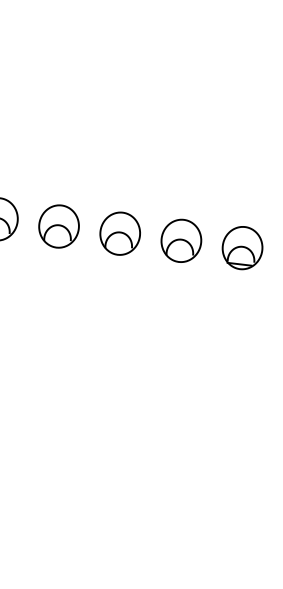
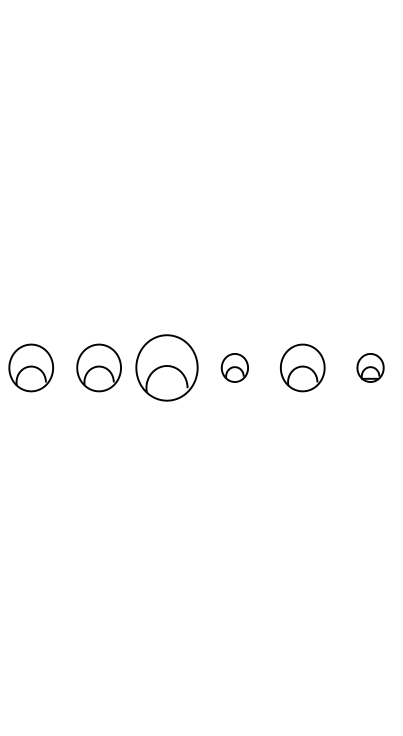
part: (58, 226) -> (166, 367), size x1.4
part: (119, 233) -> (234, 367), size x0.6
part: (242, 247) -> (370, 367), size x0.6

